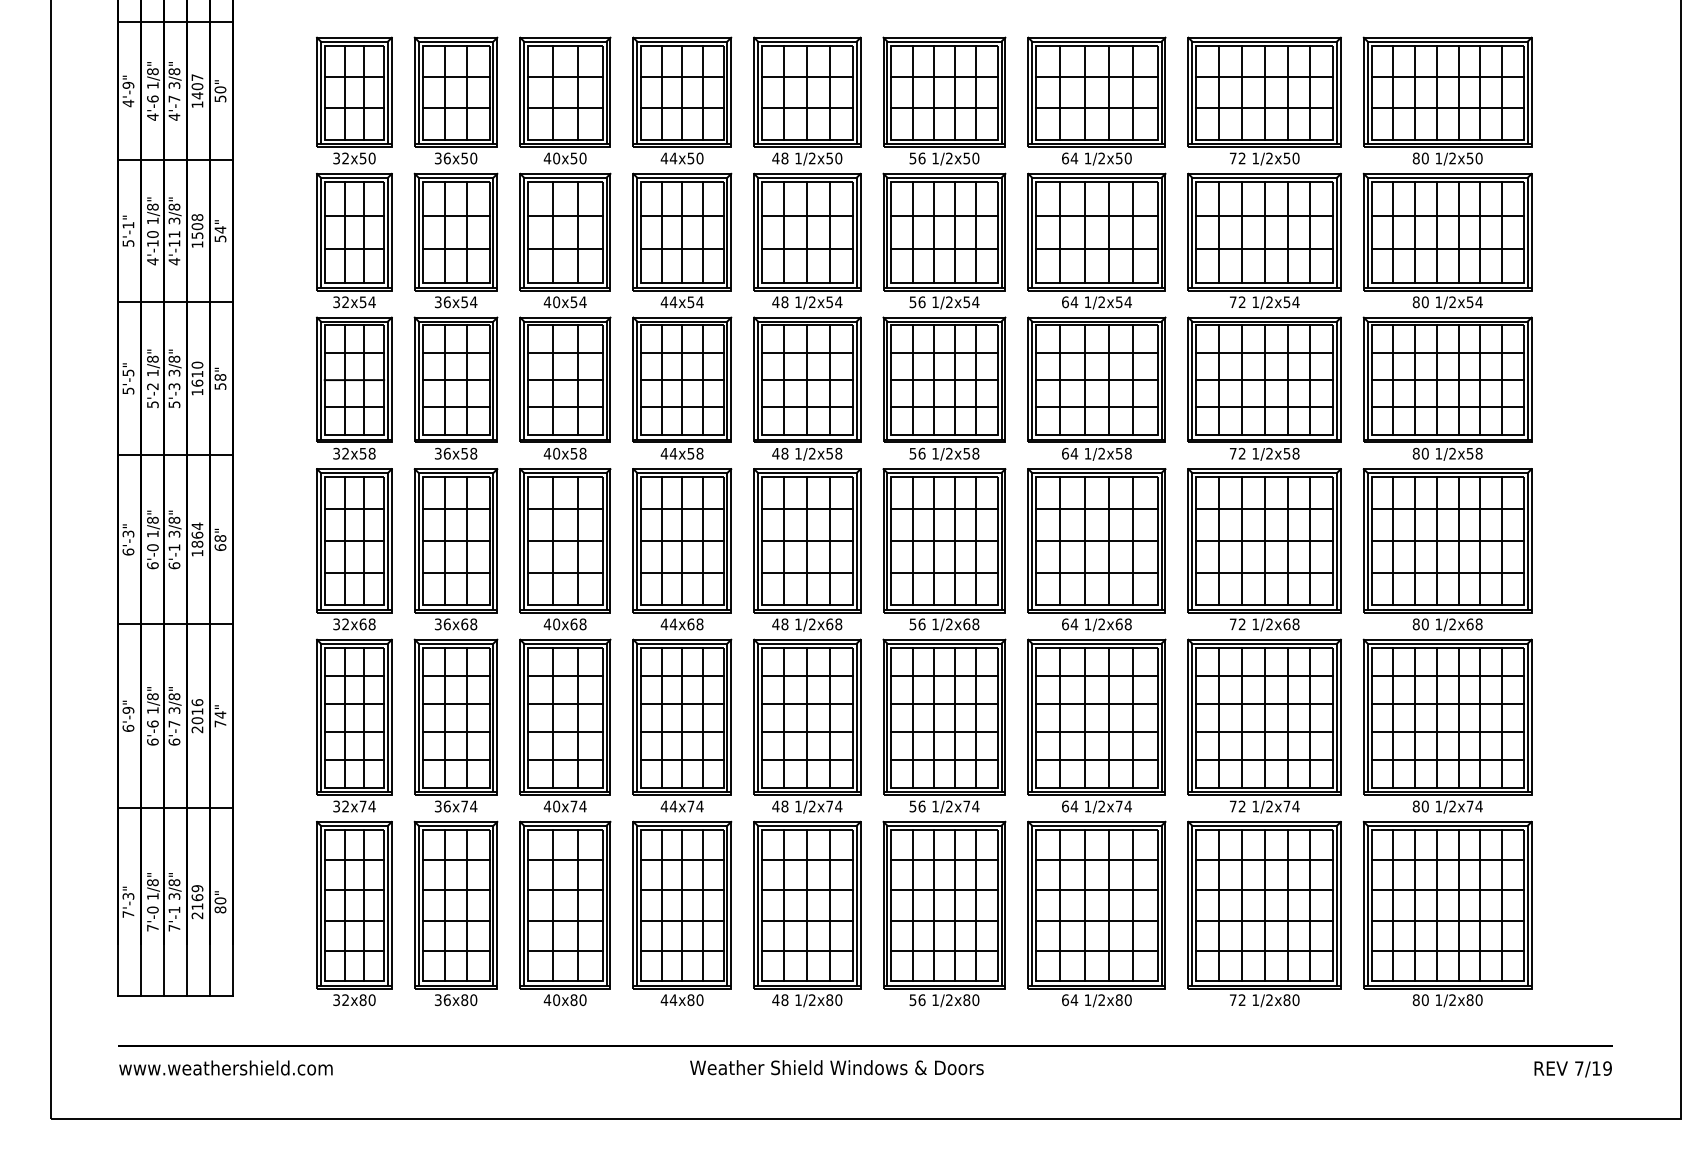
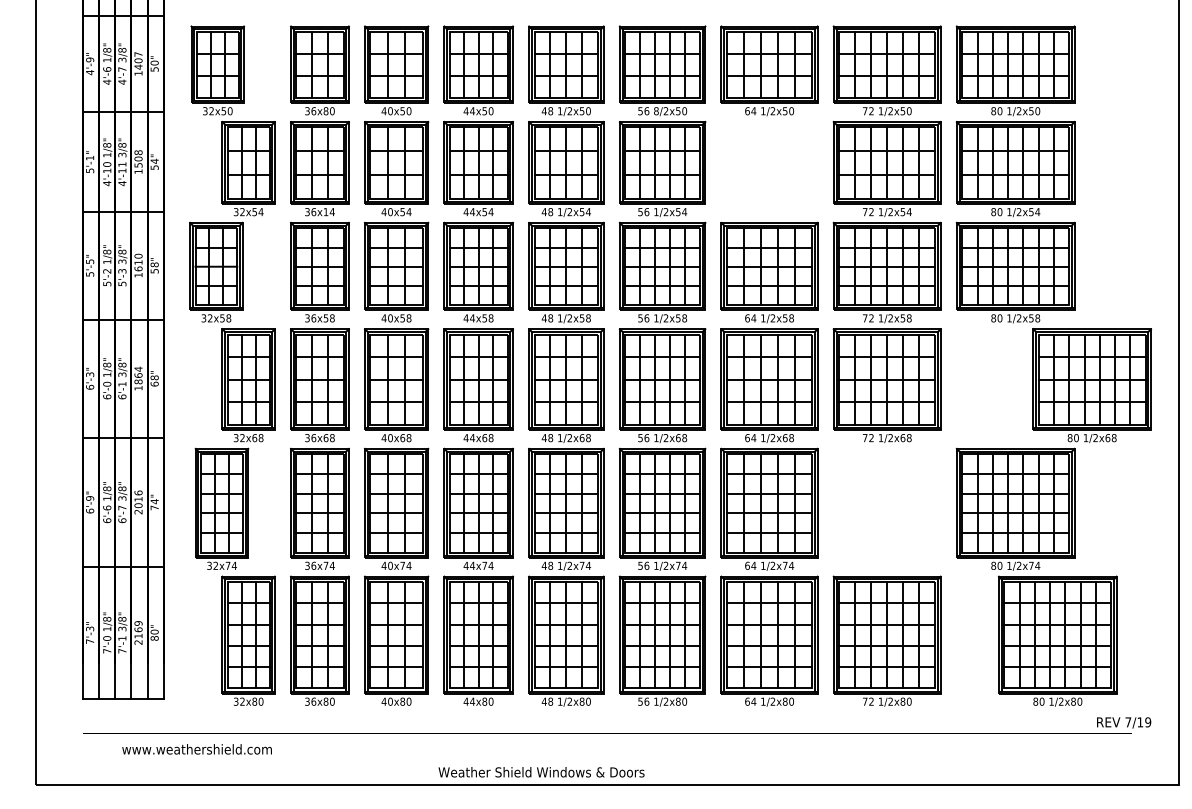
part: (354, 100) -> (217, 70), moved
text: (464, 158) -> (325, 111), 36x50 -> 36x80
text: (935, 158) -> (656, 111), 1/2x50 -> 8/2x50
part: (1096, 240) -> (769, 168), removed
text: (464, 302) -> (325, 212), 36x54 -> 36x14
part: (354, 387) -> (216, 271), moved
part: (1447, 549) -> (1092, 385), moved
part: (354, 725) -> (222, 509), moved
part: (1264, 725) -> (887, 509), removed
part: (1447, 913) -> (1057, 640), moved
text: (225, 1067) -> (196, 748), moved
text: (836, 1067) -> (541, 772), moved
text: (1572, 1069) -> (1123, 723), moved

